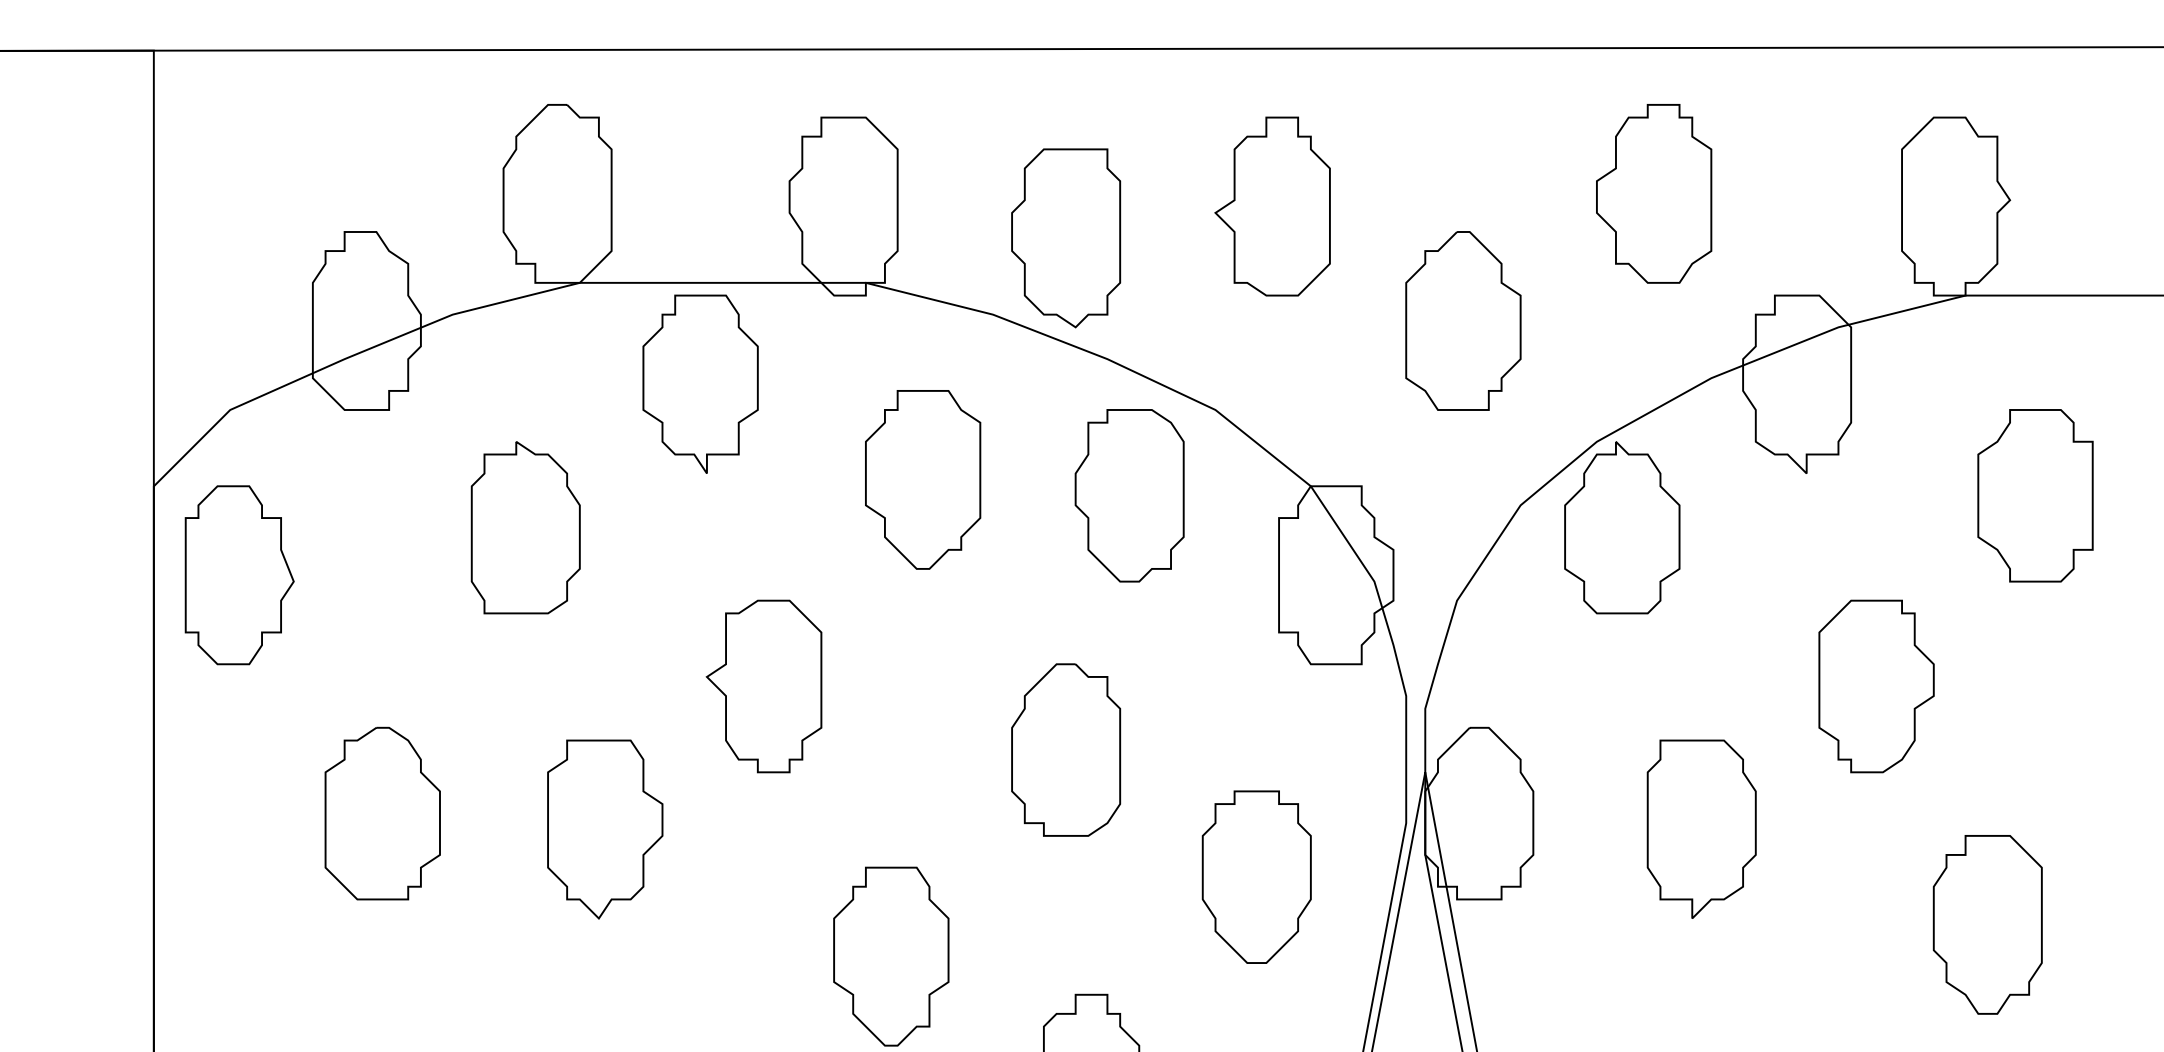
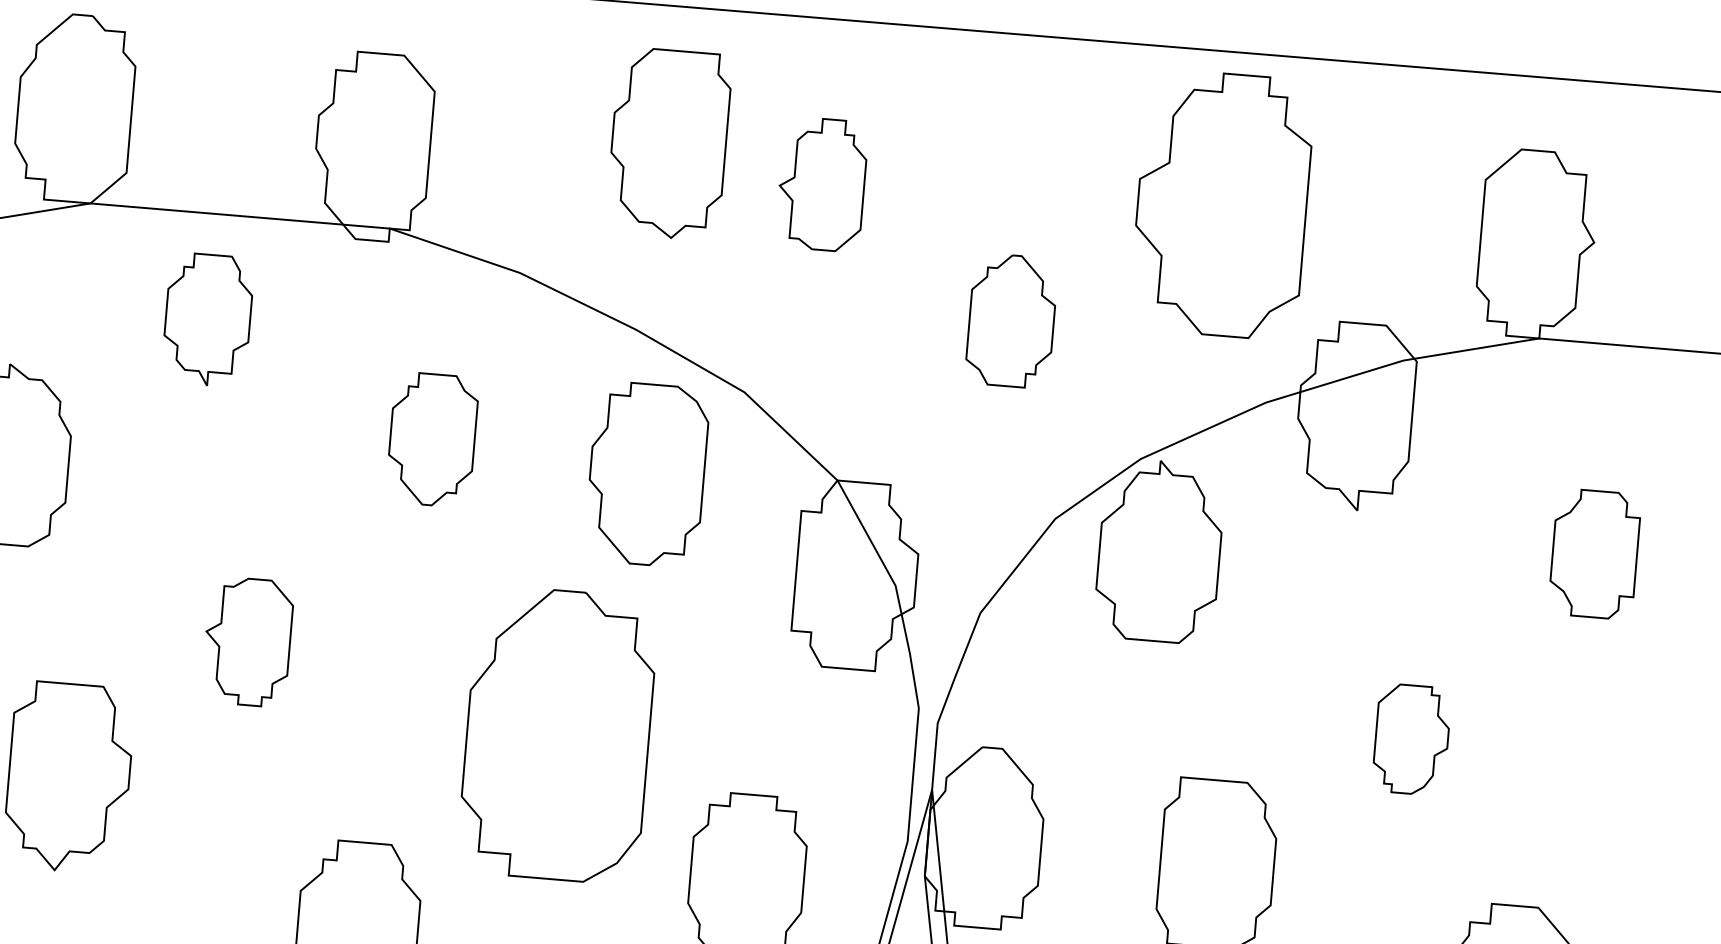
part: (1654, 193) -> (1222, 204), size x1.4
part: (1272, 206) -> (821, 184), size x0.7
part: (1066, 238) -> (669, 144), moved
part: (1463, 320) -> (1011, 320), size x0.7
part: (700, 383) -> (207, 319), size x0.7
part: (923, 479) -> (432, 439), size x0.7
part: (2035, 495) -> (1594, 553), size x0.7
part: (763, 686) -> (247, 641), size x0.7
part: (1876, 686) -> (1411, 739), size x0.6
part: (1066, 749) -> (558, 734), size x1.6

